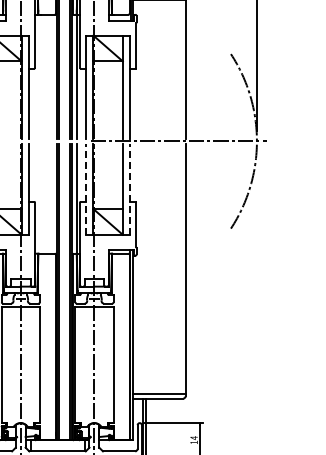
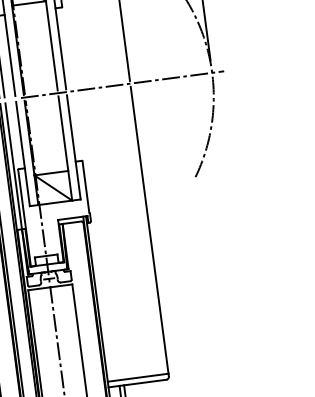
line: (86, 189) -> (23, 154), dashed -> solid
line: (130, 189) -> (74, 147), dashed -> solid

